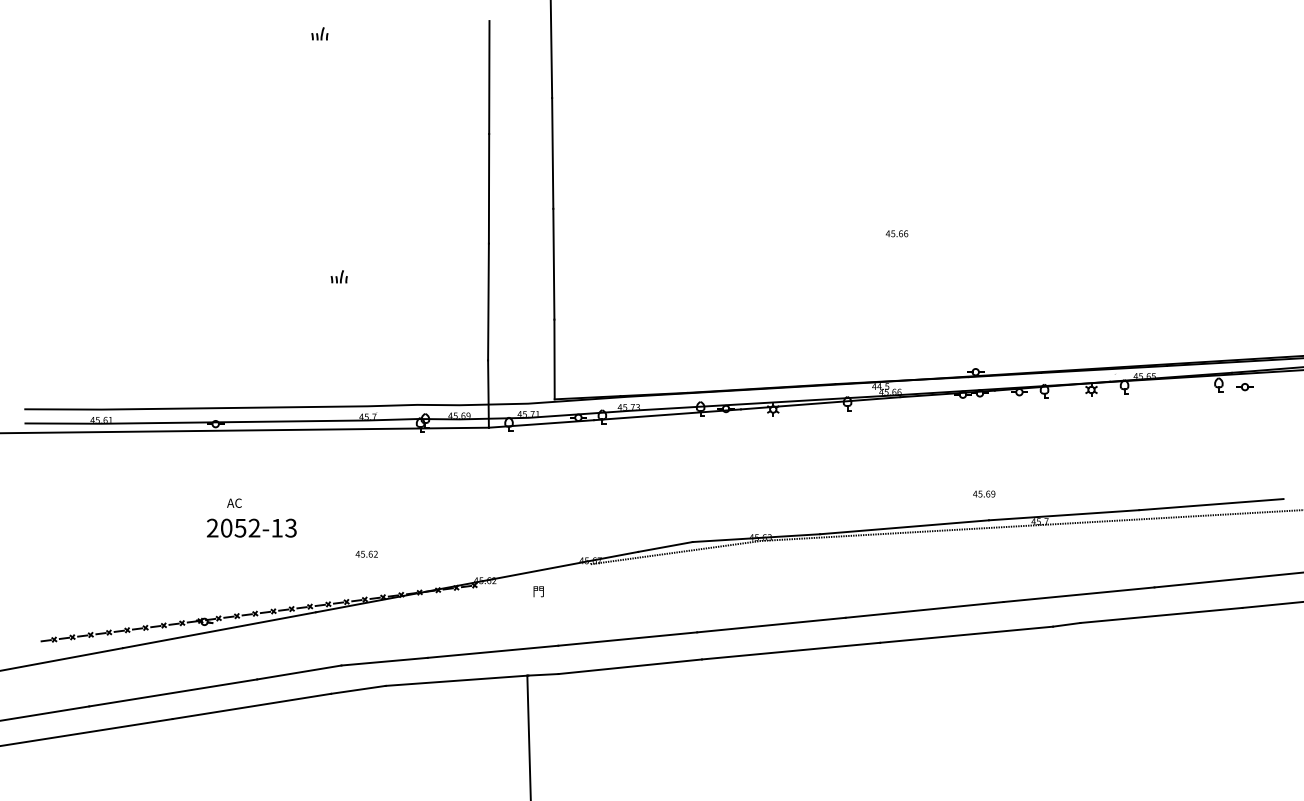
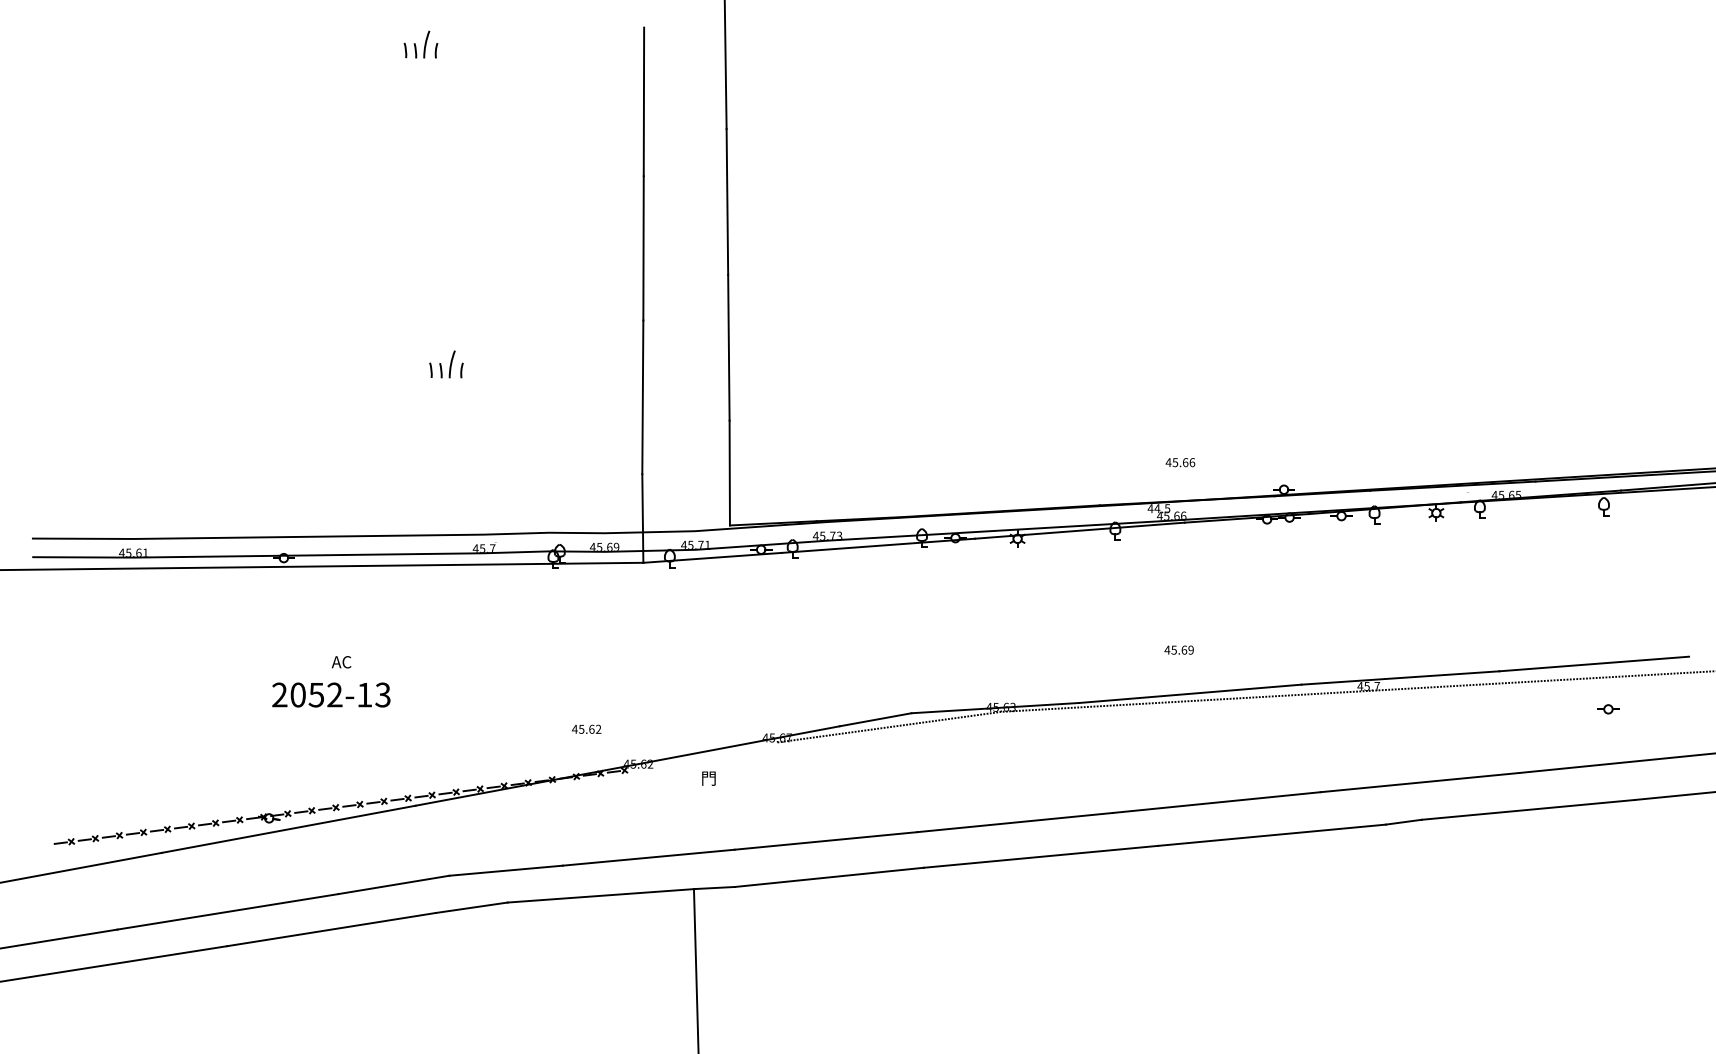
part: (319, 33) -> (420, 44), size x1.6
text: (897, 233) -> (1180, 462), moved
part: (339, 276) -> (446, 363), size x1.6
part: (1245, 387) -> (1608, 709), moved
text: (983, 493) -> (1178, 649), moved
text: (234, 503) -> (341, 662), moved
text: (366, 553) -> (586, 728), moved

